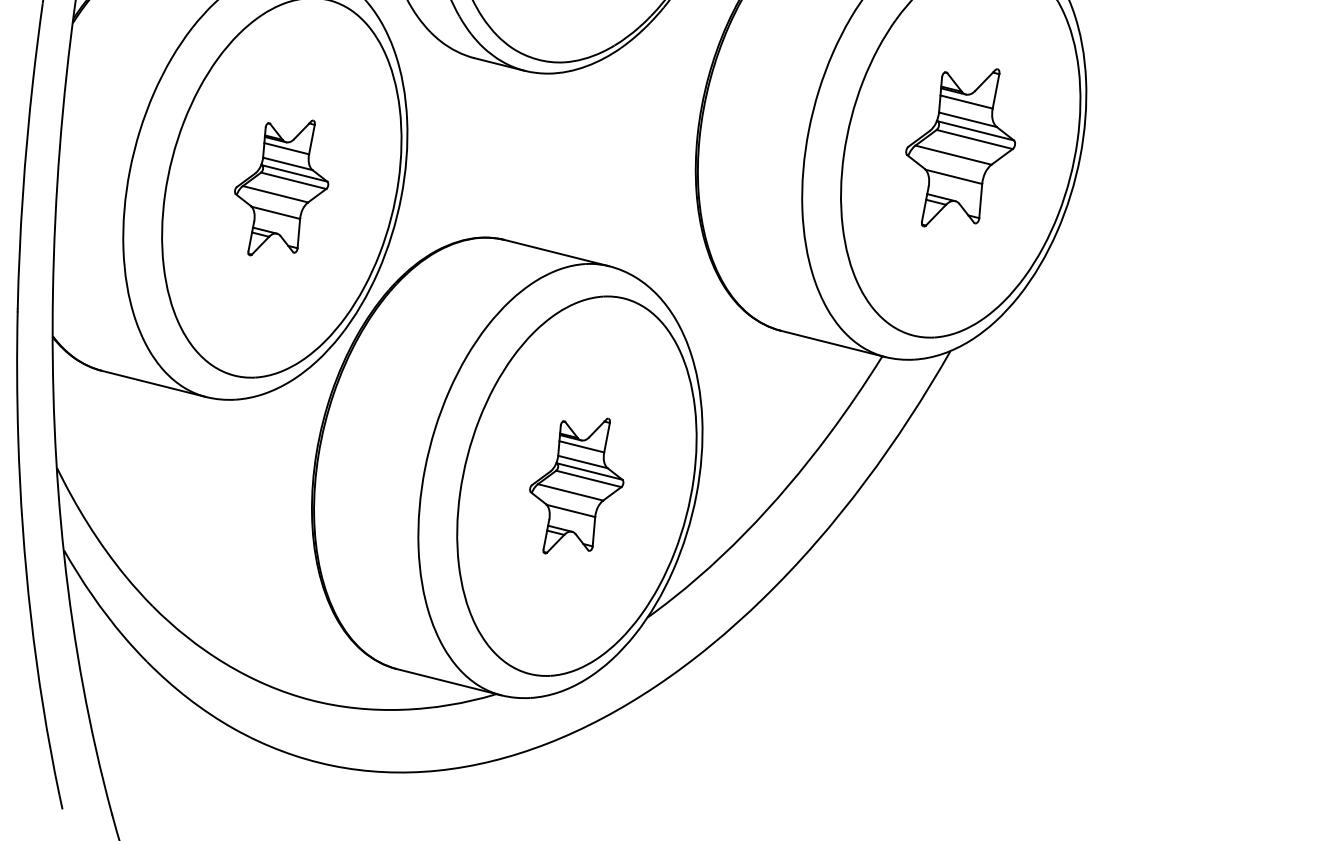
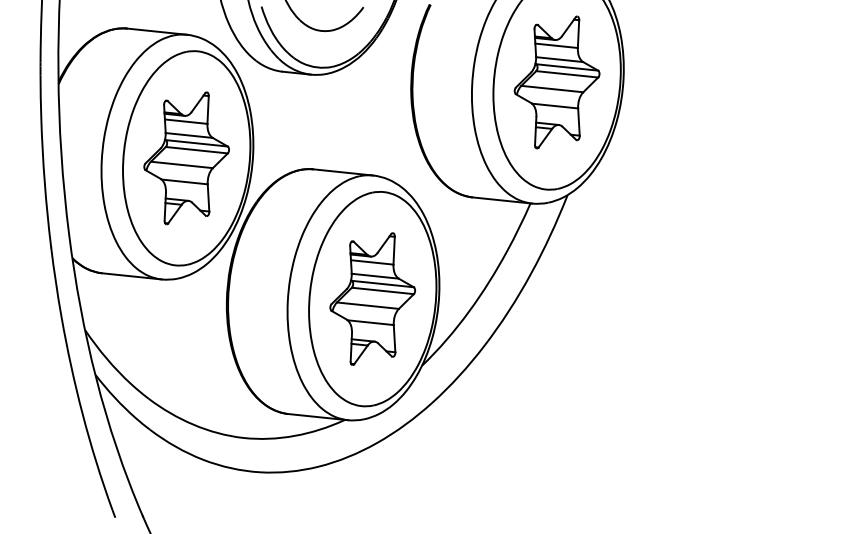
part: (959, 147) -> (556, 82), size x1.43
part: (281, 188) -> (186, 158), size x1.67
part: (576, 485) -> (372, 298), size x1.67

